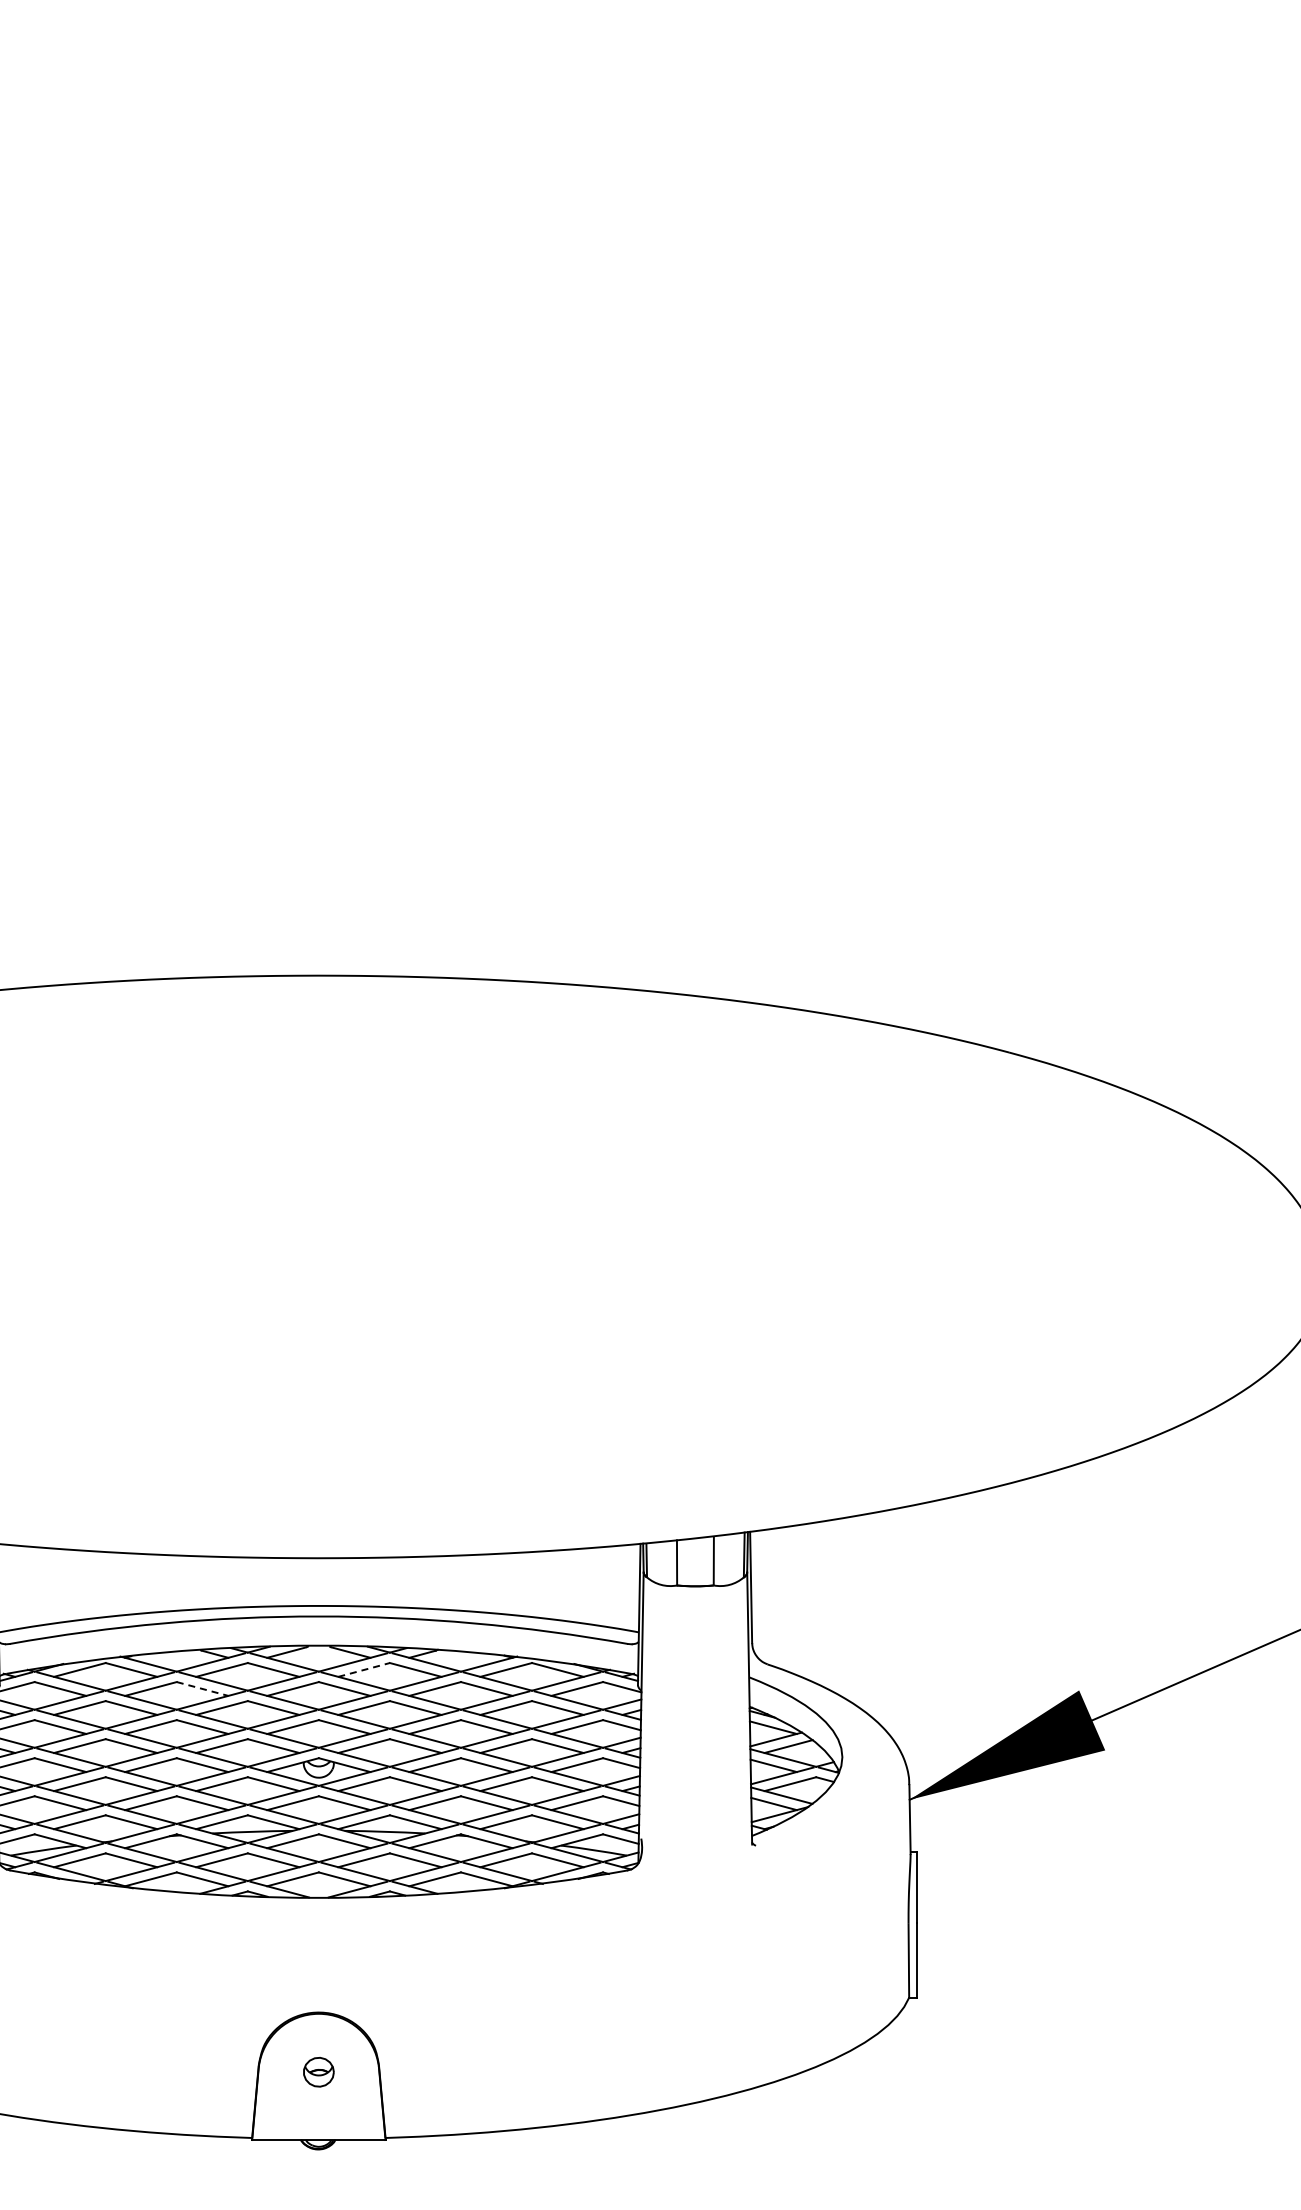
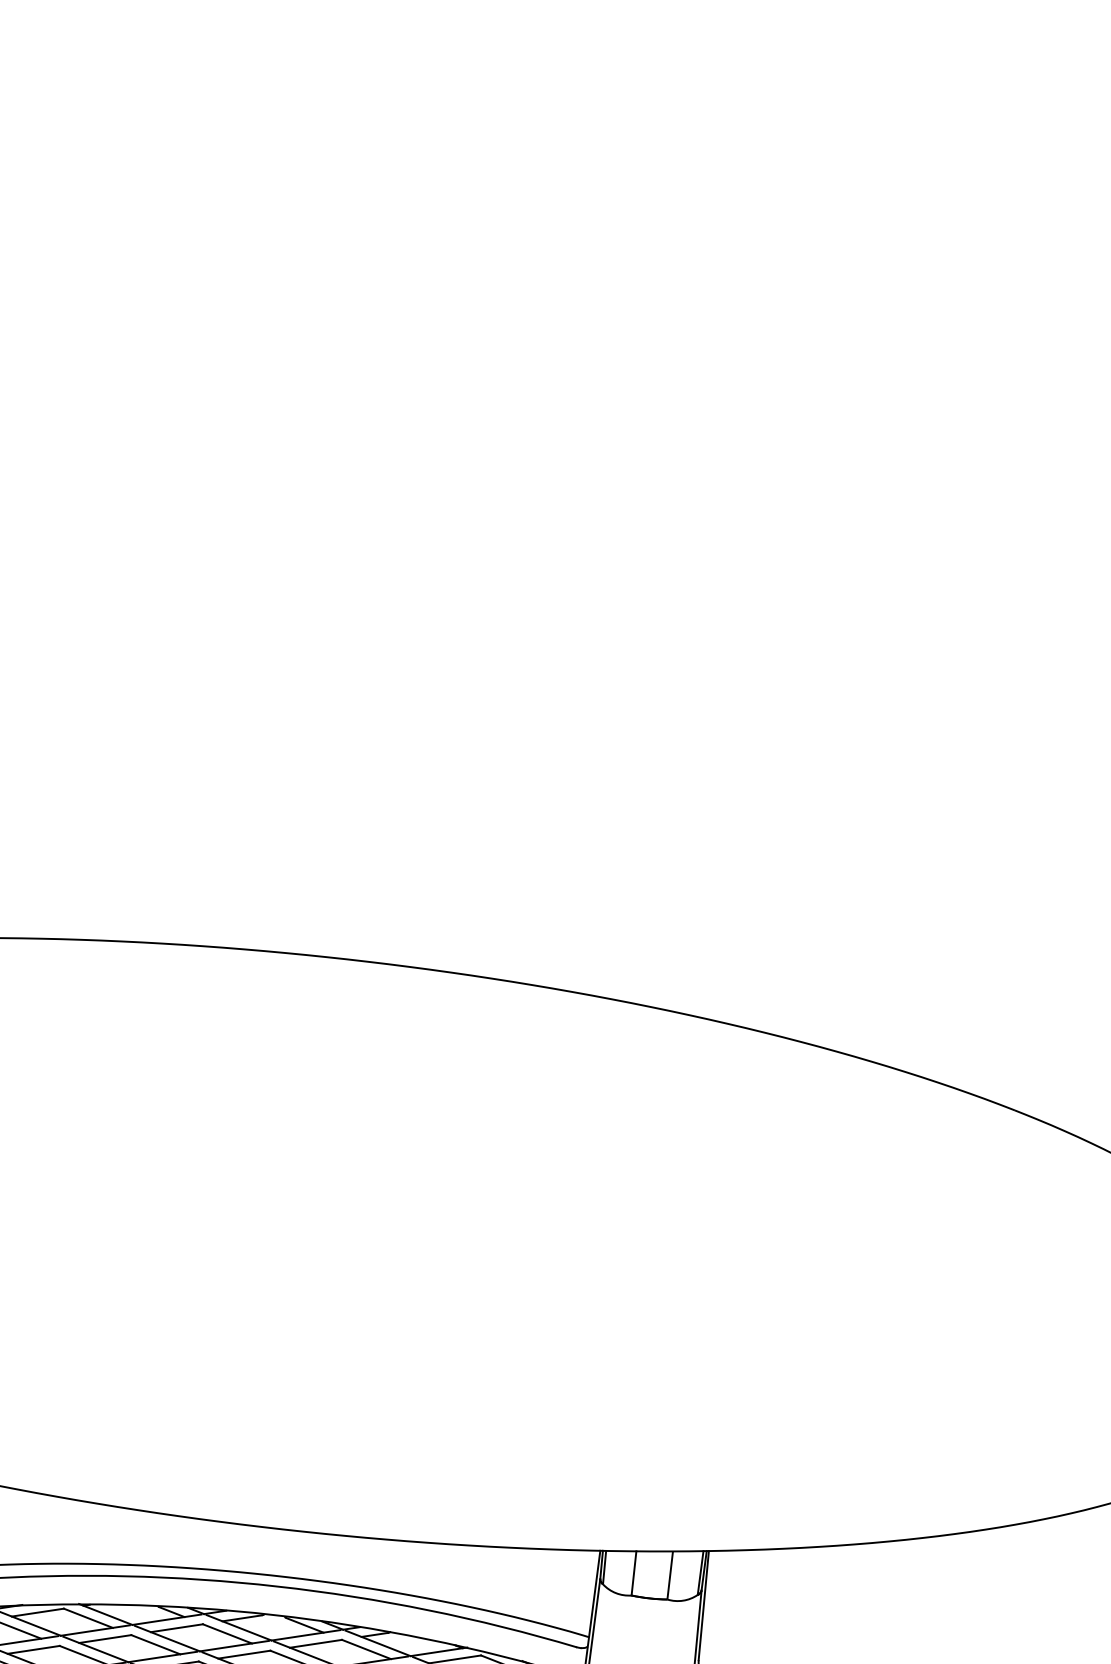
line: (364, 1669) -> (316, 1643), dashed -> solid
line: (202, 1688) -> (155, 1644), dashed -> solid

